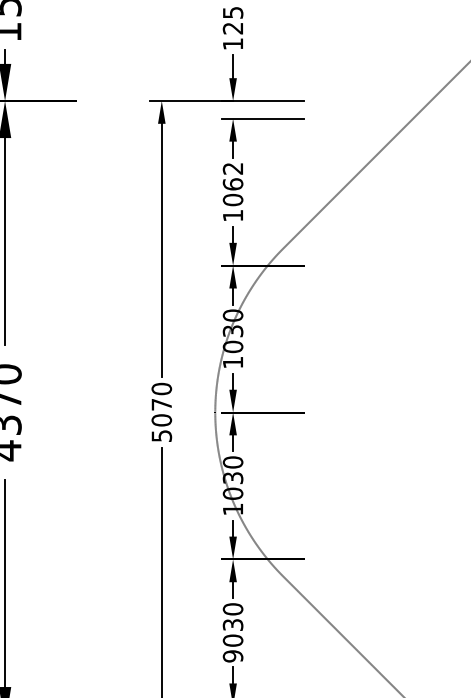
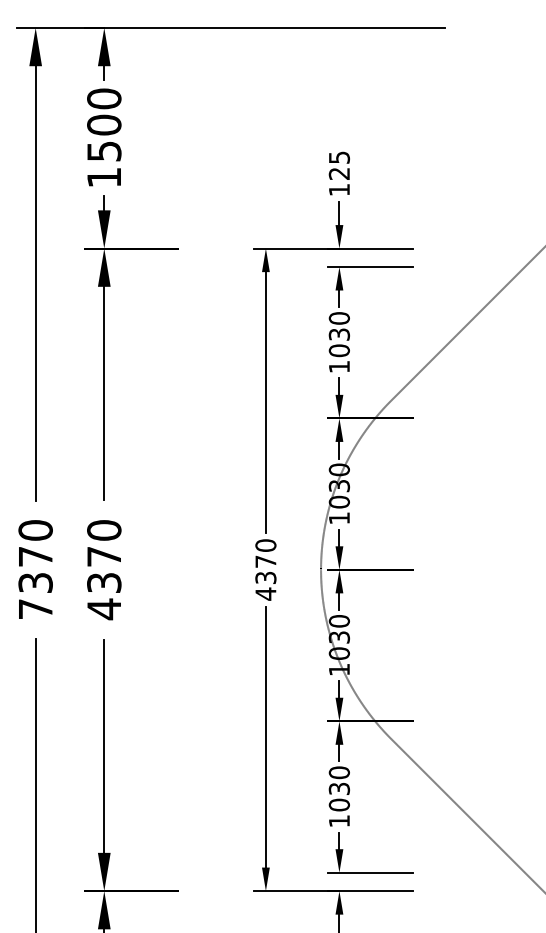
text: (232, 176) -> (338, 326), 1062 -> 1030
text: (161, 427) -> (265, 585), 5070 -> 4370
text: (233, 656) -> (339, 821), 9030 -> 1030

